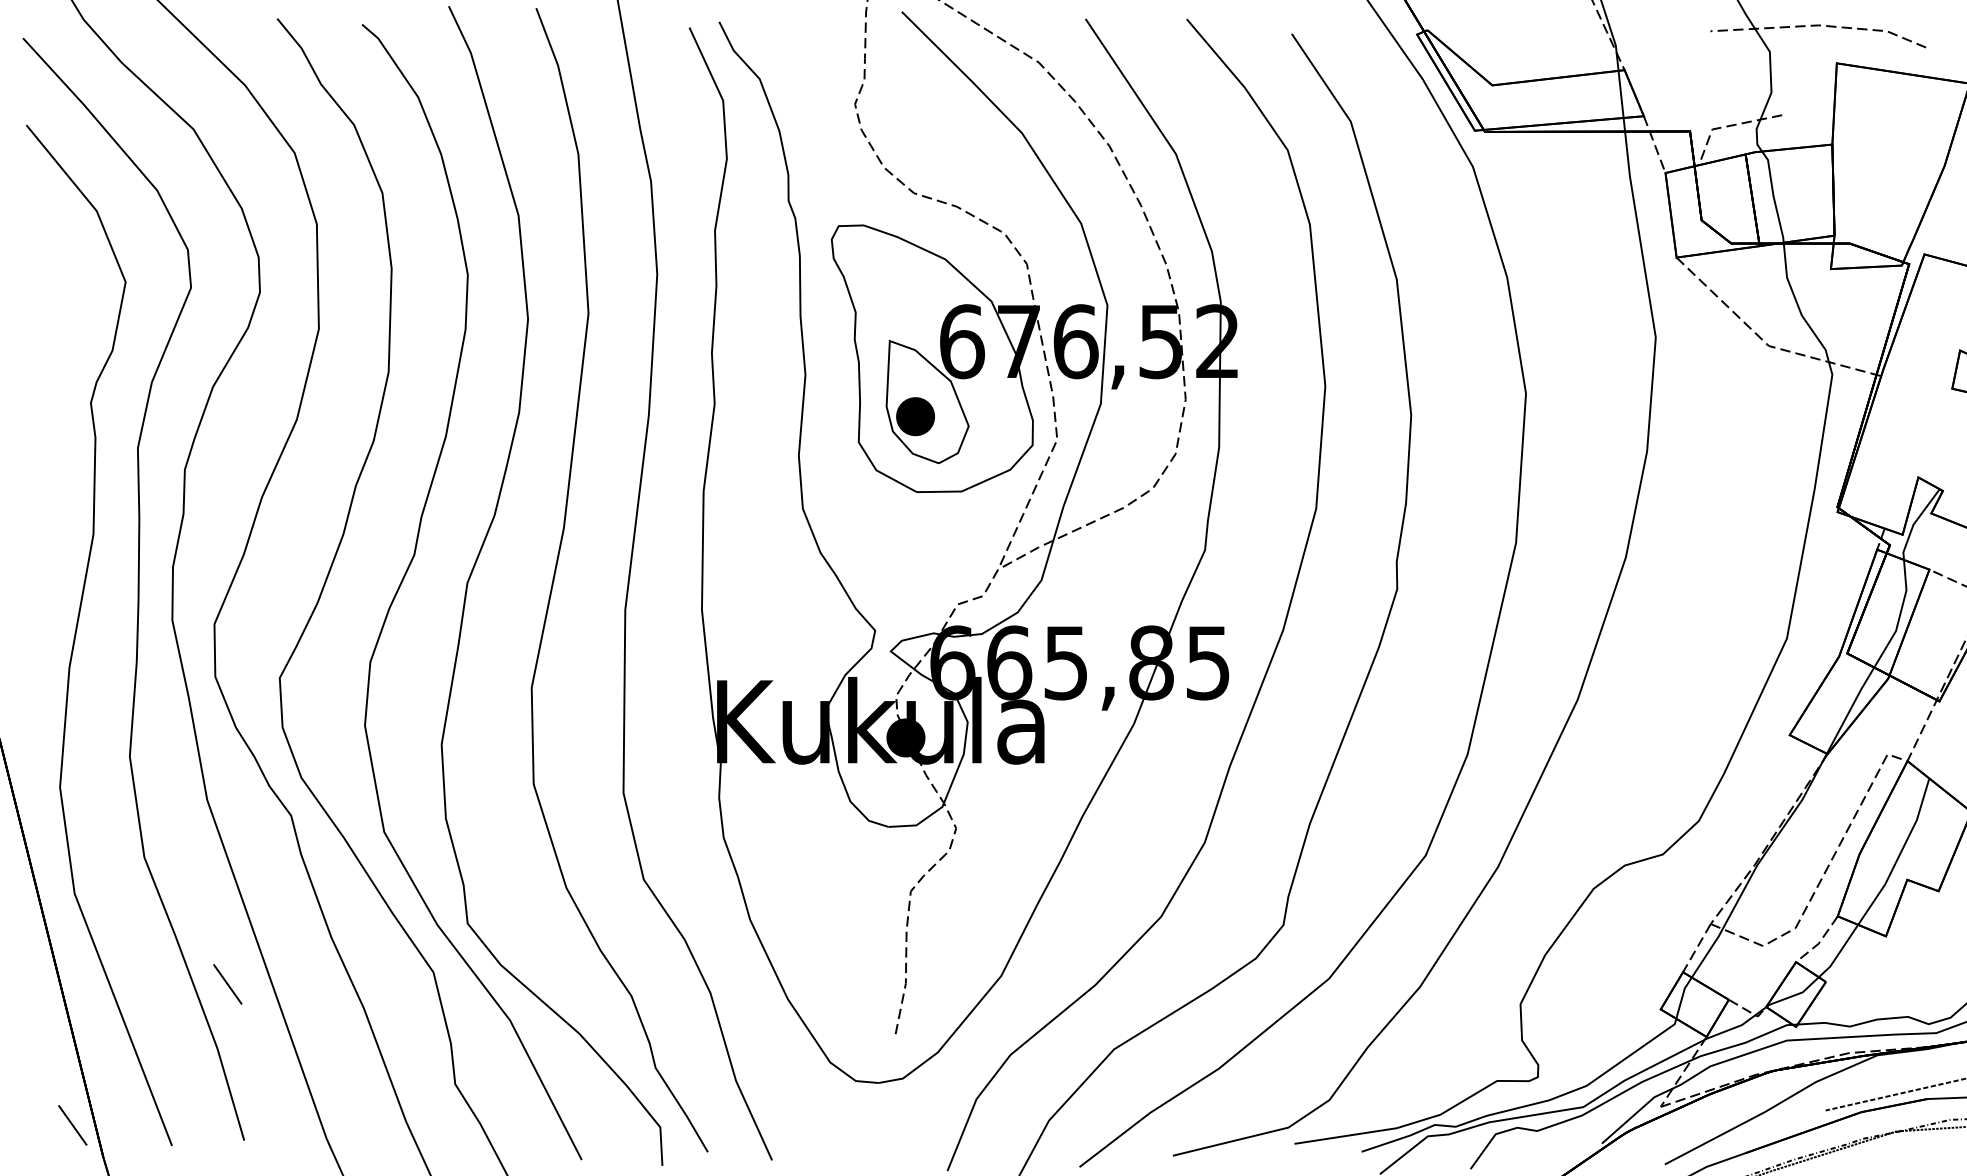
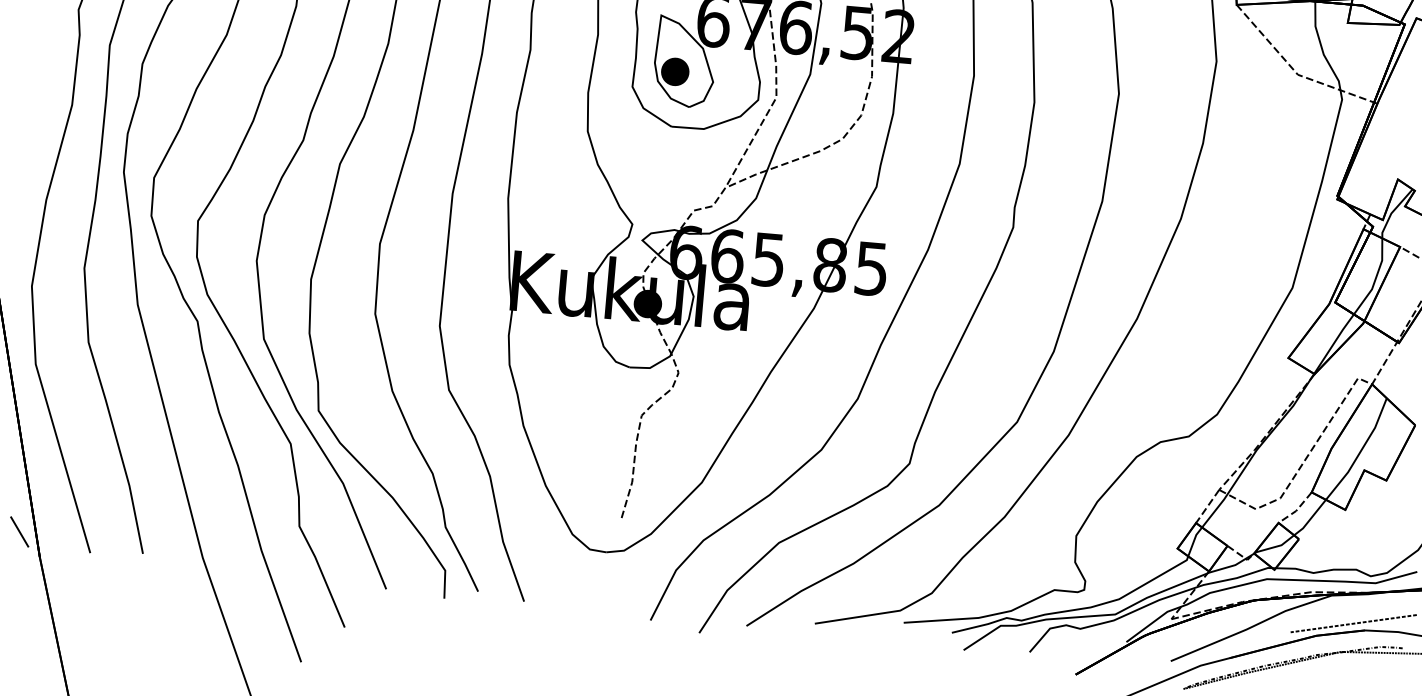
line: (227, 984) -> (140, 439), removed

